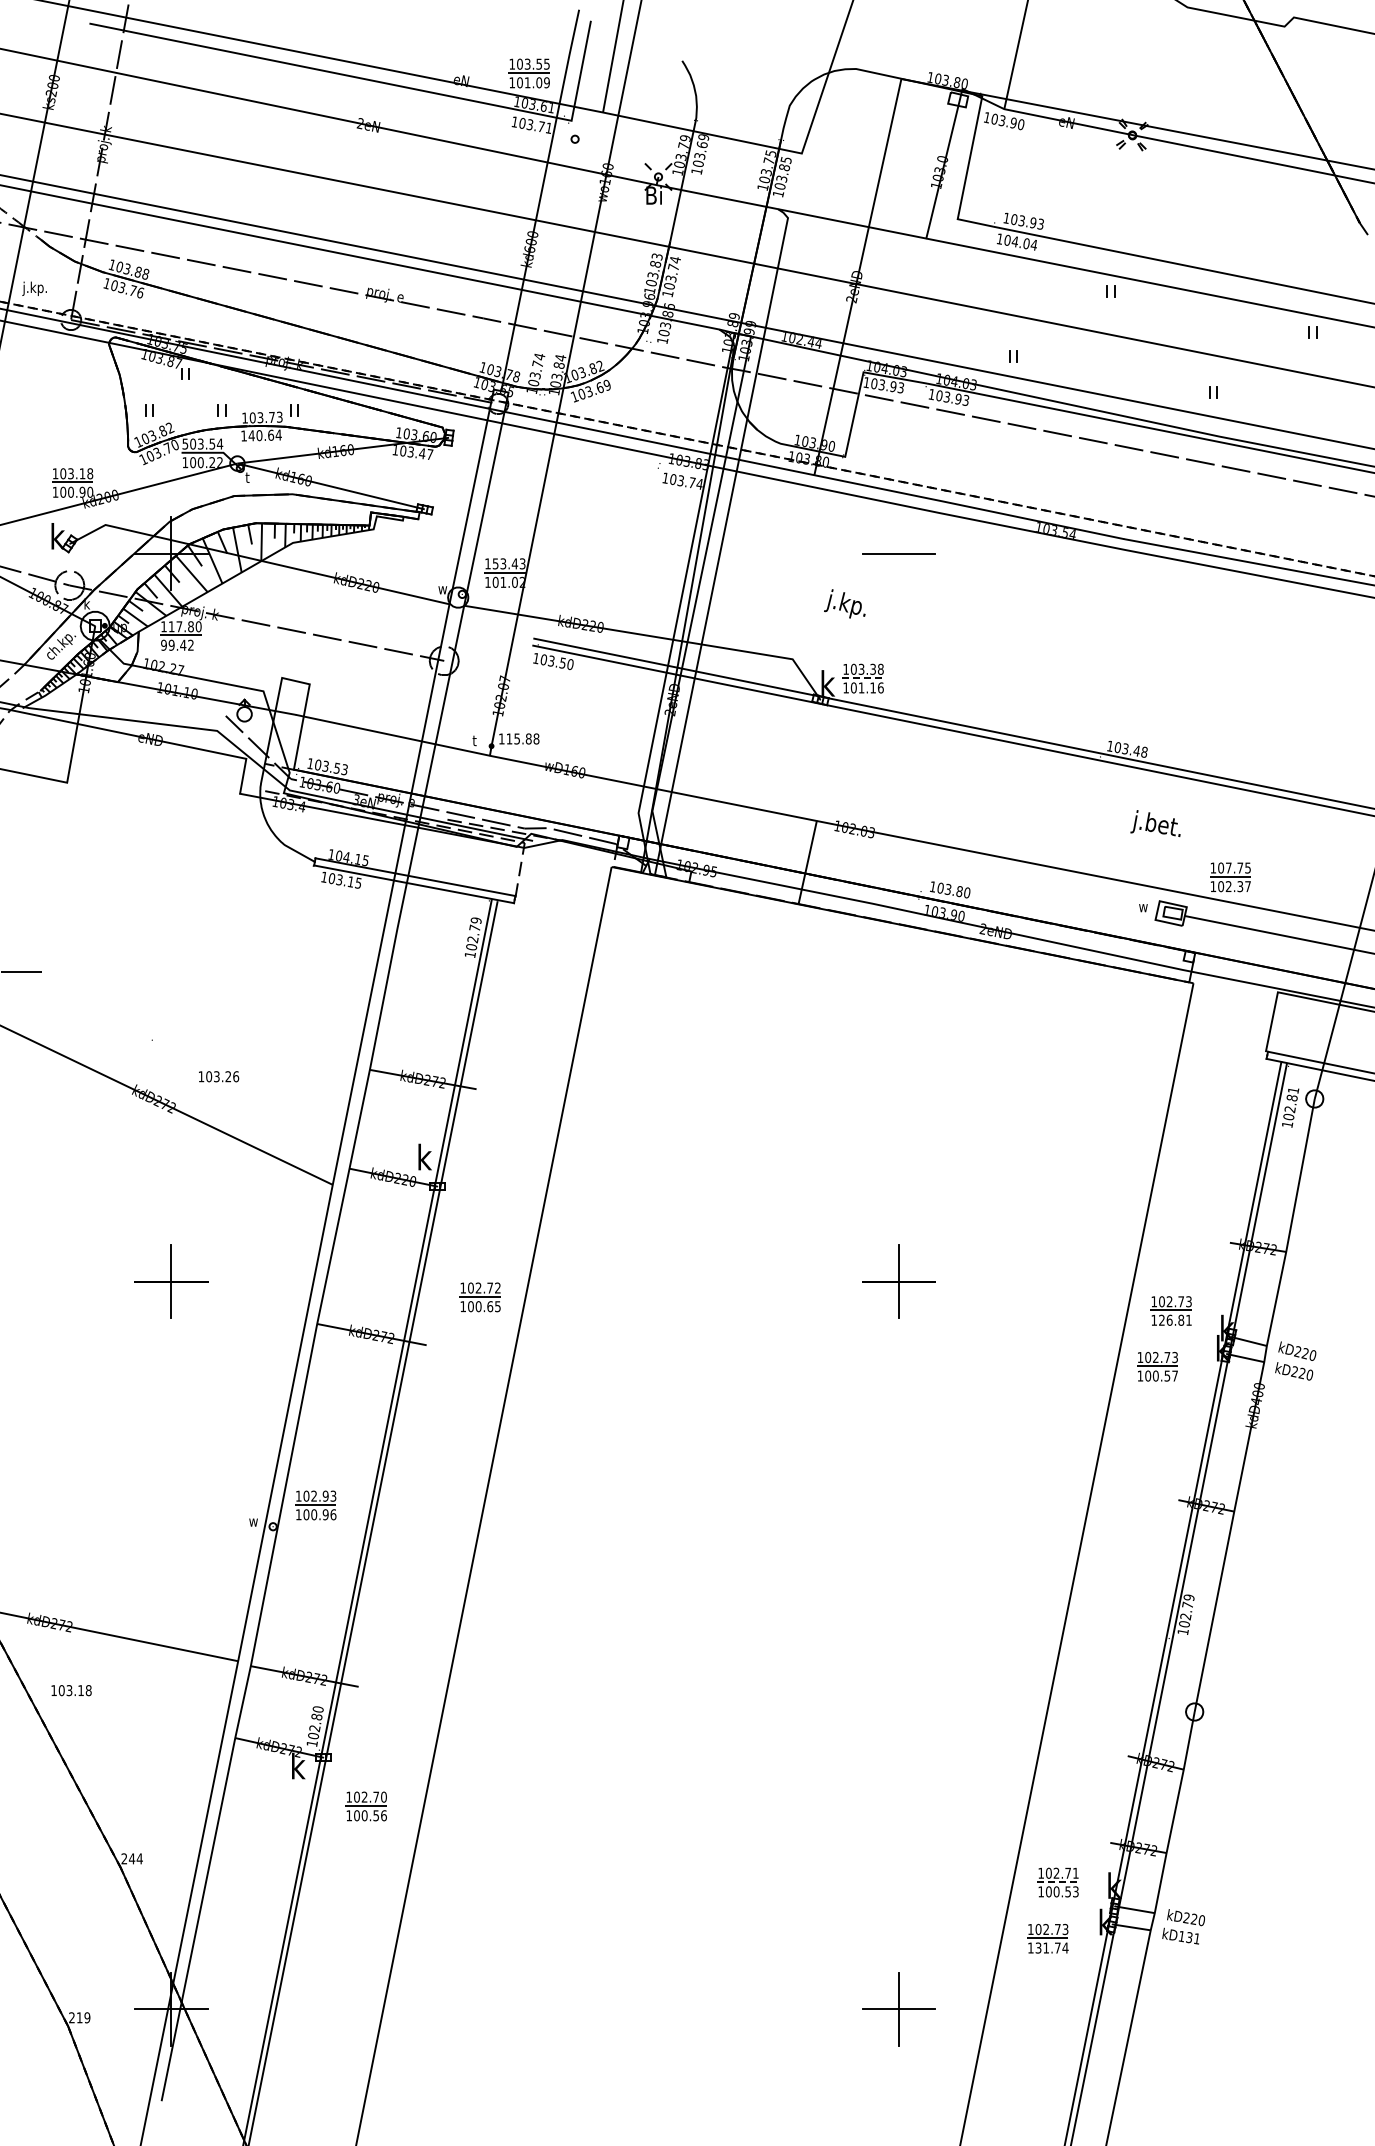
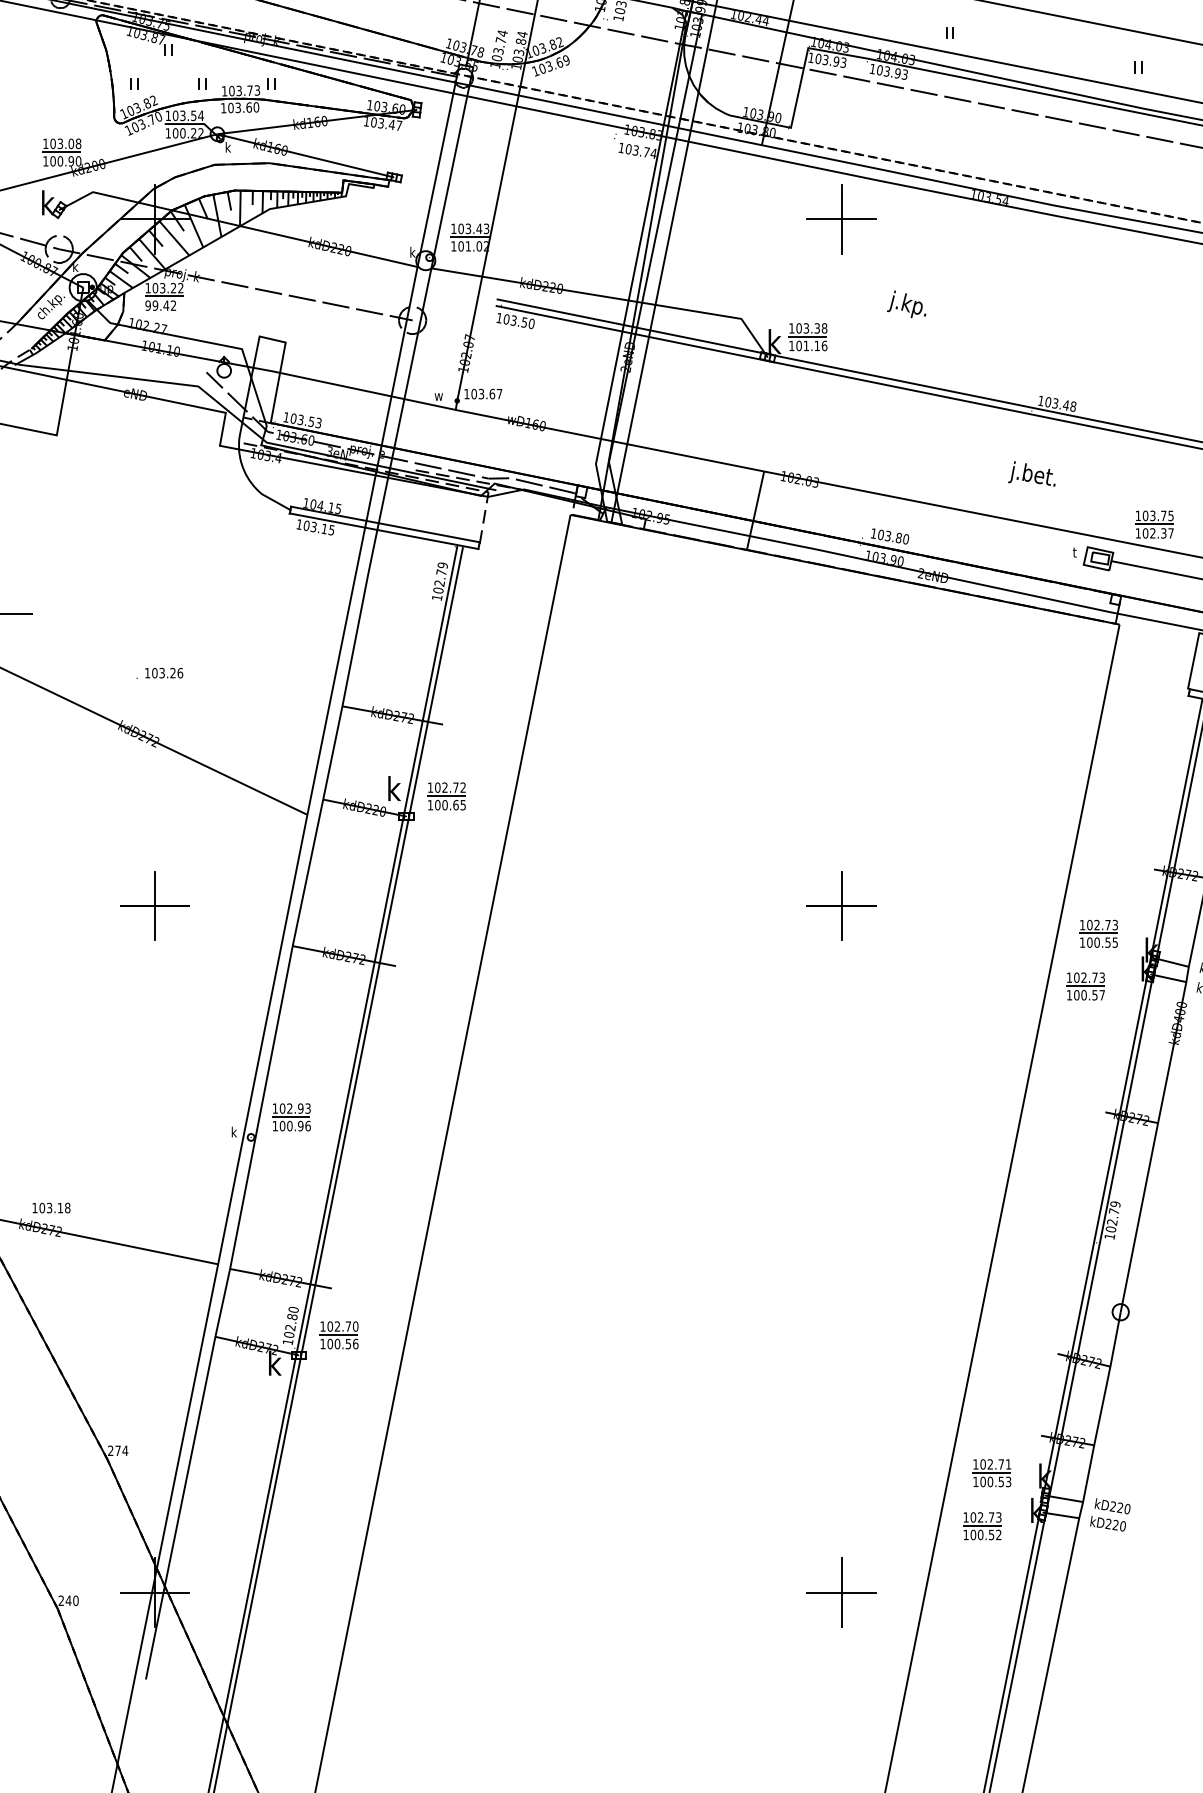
text: (264, 435) -> (242, 107), 140.64 -> 103.60
text: (185, 443) -> (168, 115), 503.54 -> 103.54
text: (82, 473) -> (71, 143), 103.18 -> 103.08
text: (248, 476) -> (227, 146), t -> k
line: (898, 553) -> (841, 219), added
text: (495, 563) -> (460, 228), 153.43 -> 103.43
text: (442, 588) -> (410, 252), w -> k
text: (844, 603) -> (906, 304), moved
text: (184, 626) -> (167, 287), 117.80 -> 103.22
line: (863, 678) -> (808, 337), dashed -> solid
text: (522, 738) -> (486, 393), 115.88 -> 103.67
text: (471, 740) -> (438, 395), t -> w
text: (1155, 823) -> (1031, 473), moved
text: (1228, 867) -> (1152, 515), 107.75 -> 103.75
text: (1143, 906) -> (1072, 552), w -> t
text: (219, 1076) -> (164, 672), moved
part: (479, 1297) -> (445, 796), moved
text: (1175, 1319) -> (1102, 941), 126.81 -> 100.55
text: (253, 1520) -> (232, 1131), w -> k
text: (71, 1690) -> (51, 1207), moved
part: (365, 1806) -> (338, 1335), moved
text: (132, 1858) -> (118, 1450), 244 -> 274
line: (1058, 1882) -> (992, 1473), dashed -> solid
text: (1189, 1937) -> (1115, 1525), kD131 -> kD220
text: (1051, 1947) -> (985, 1534), 131.74 -> 100.52
text: (83, 2017) -> (72, 1600), 219 -> 240

